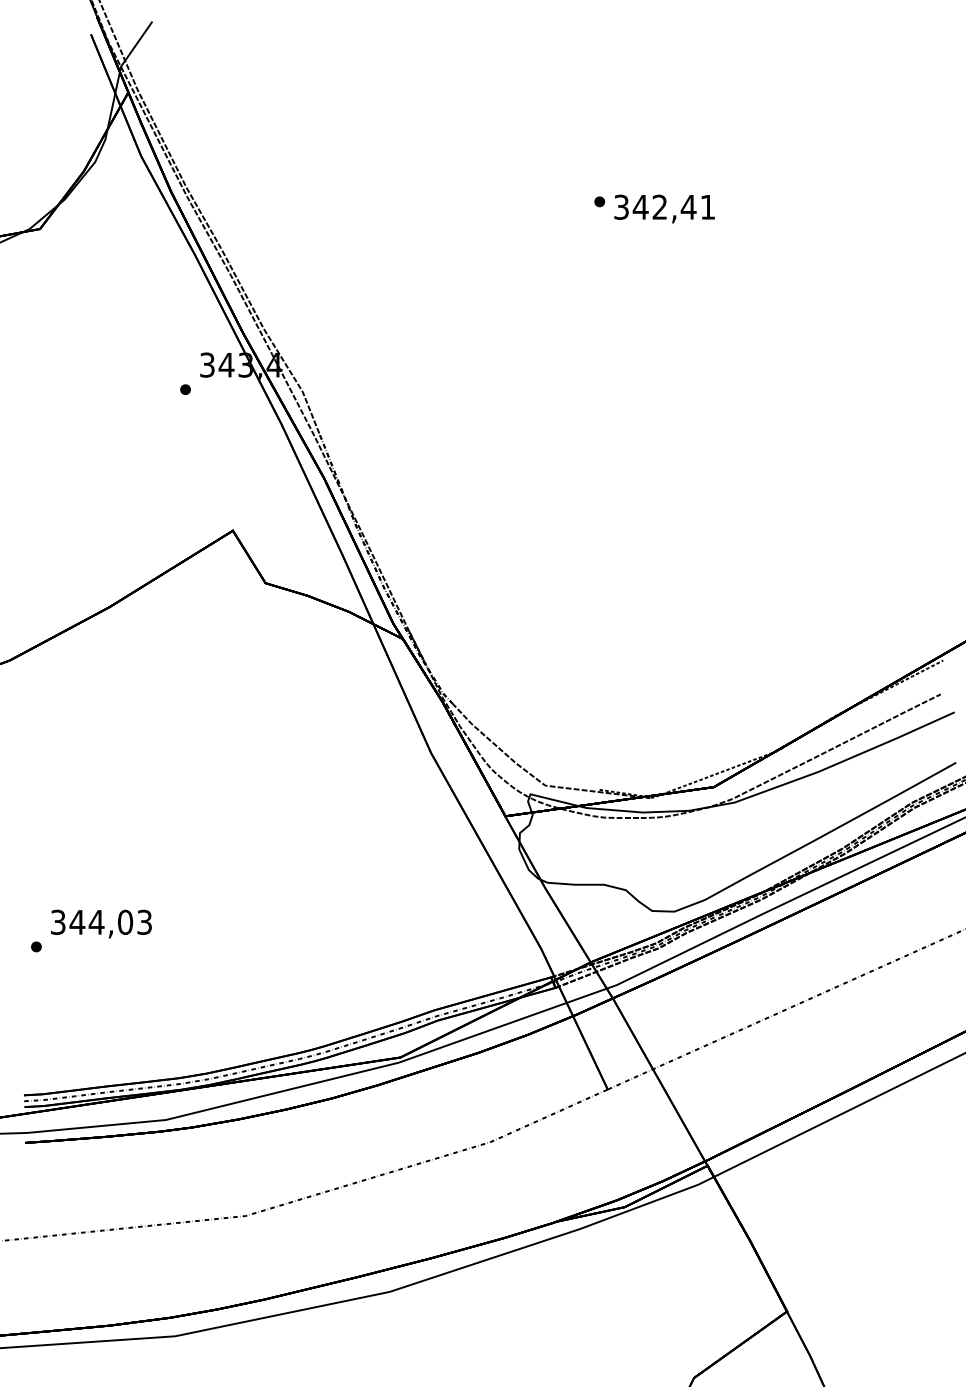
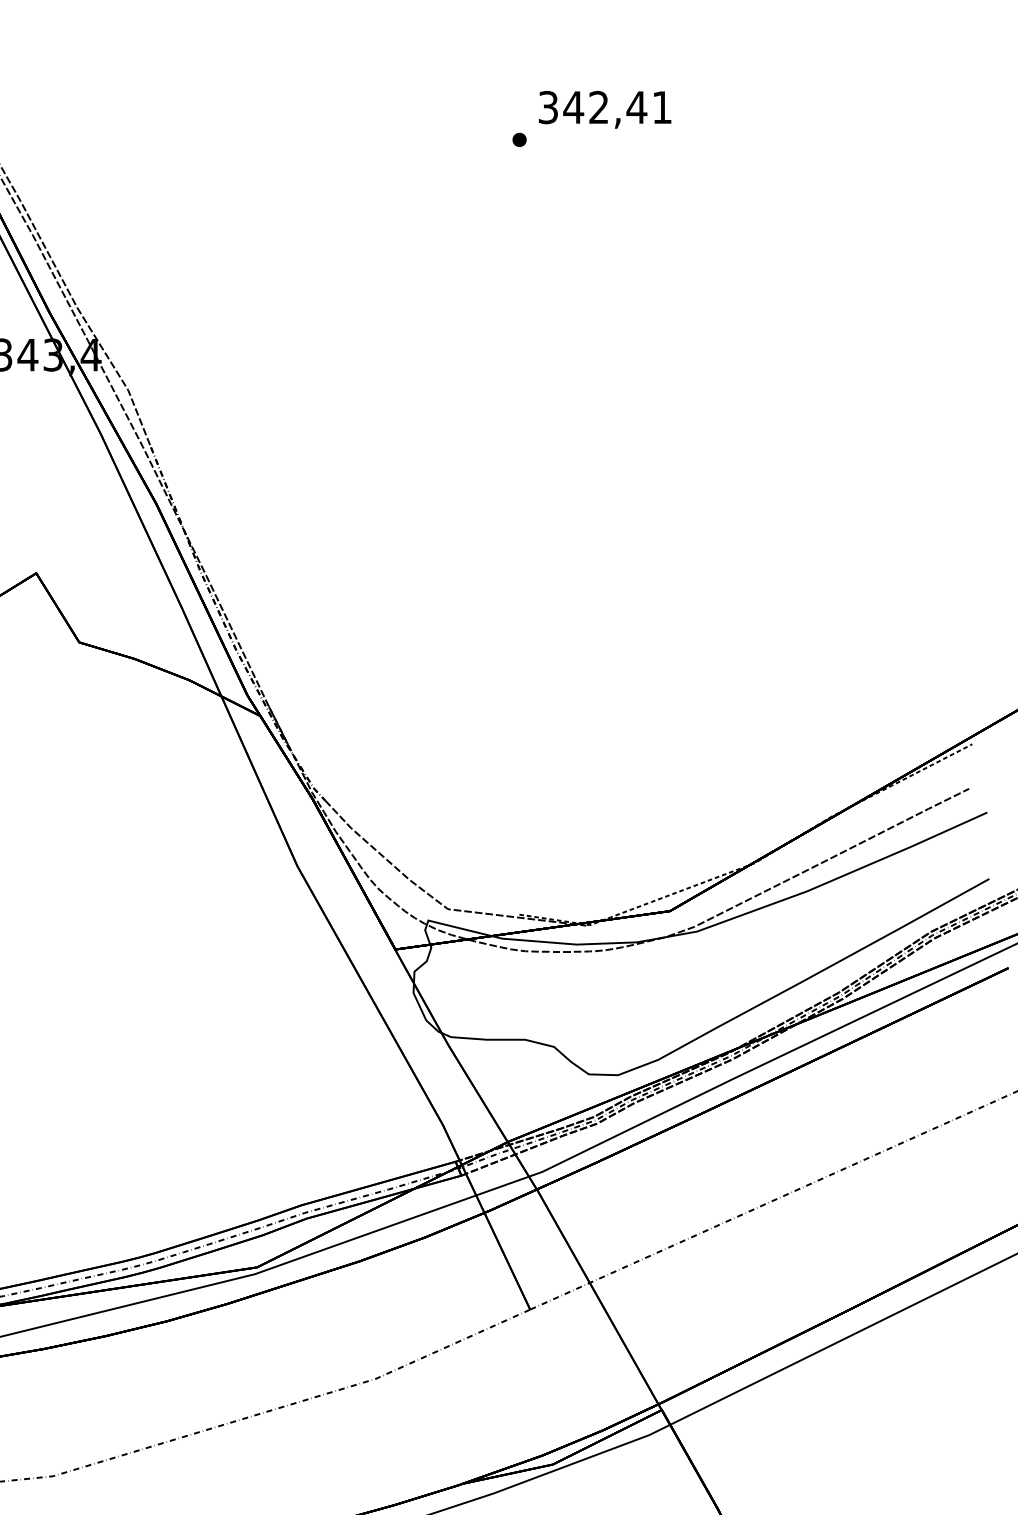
text: (664, 208) -> (604, 109), moved

